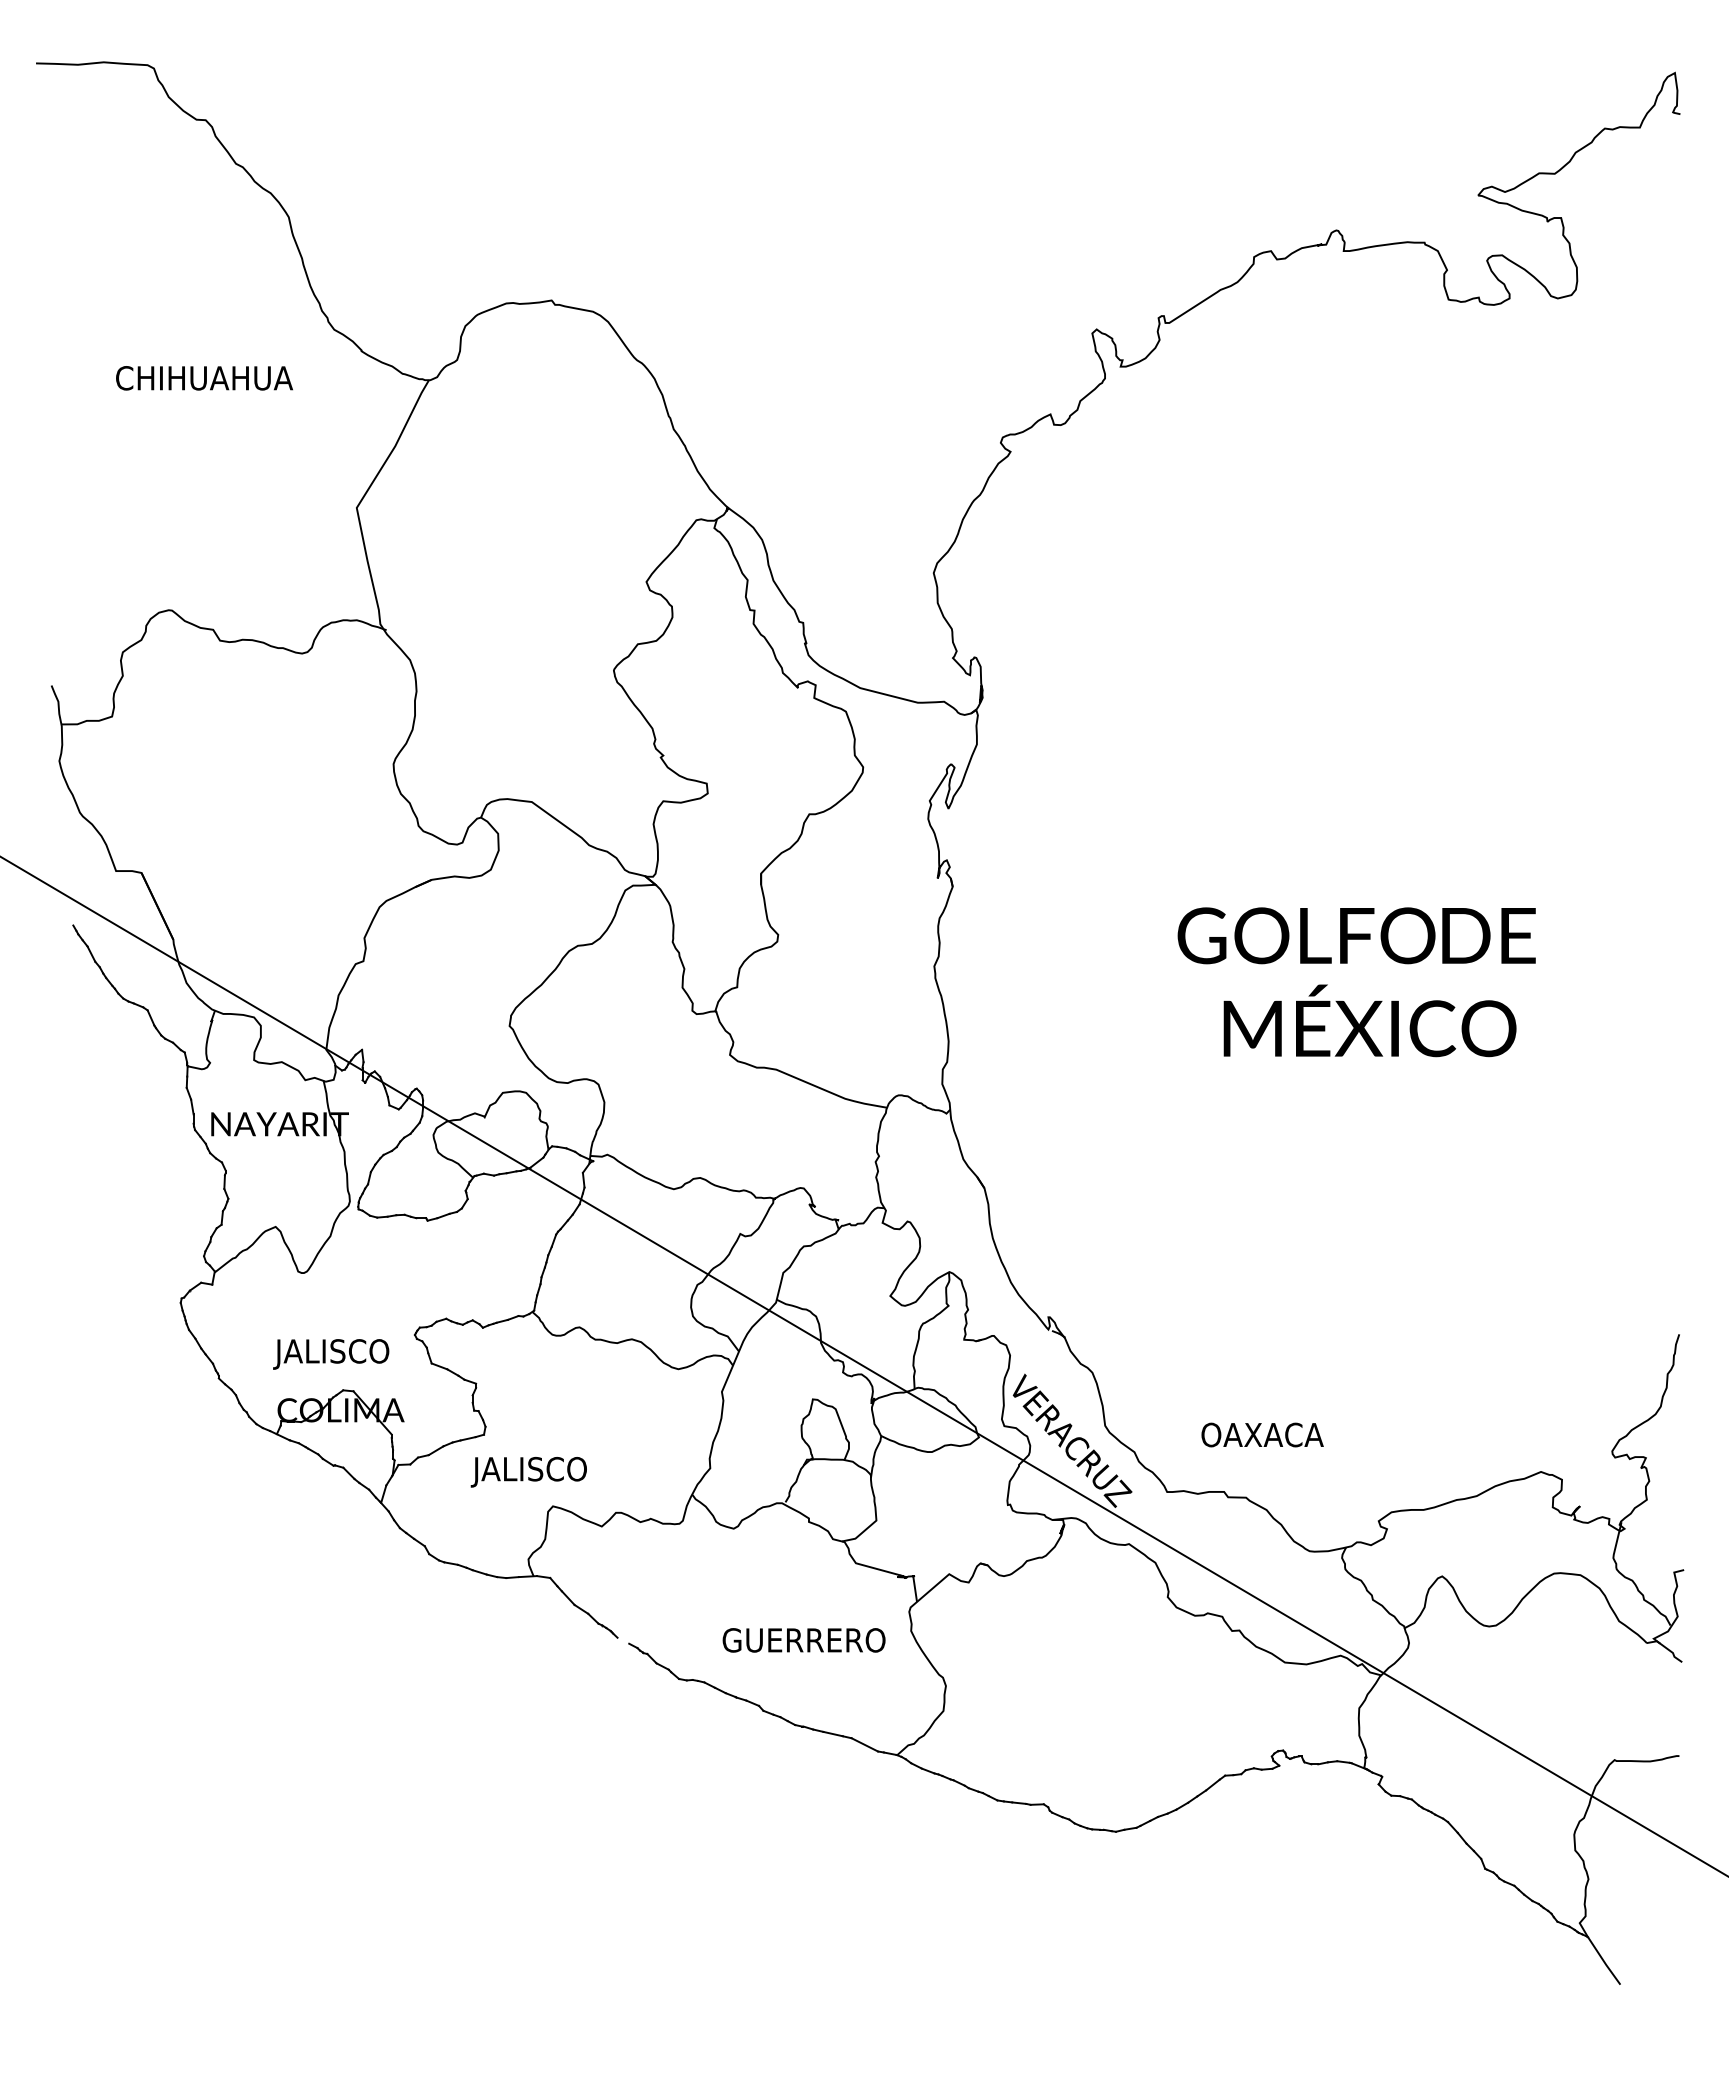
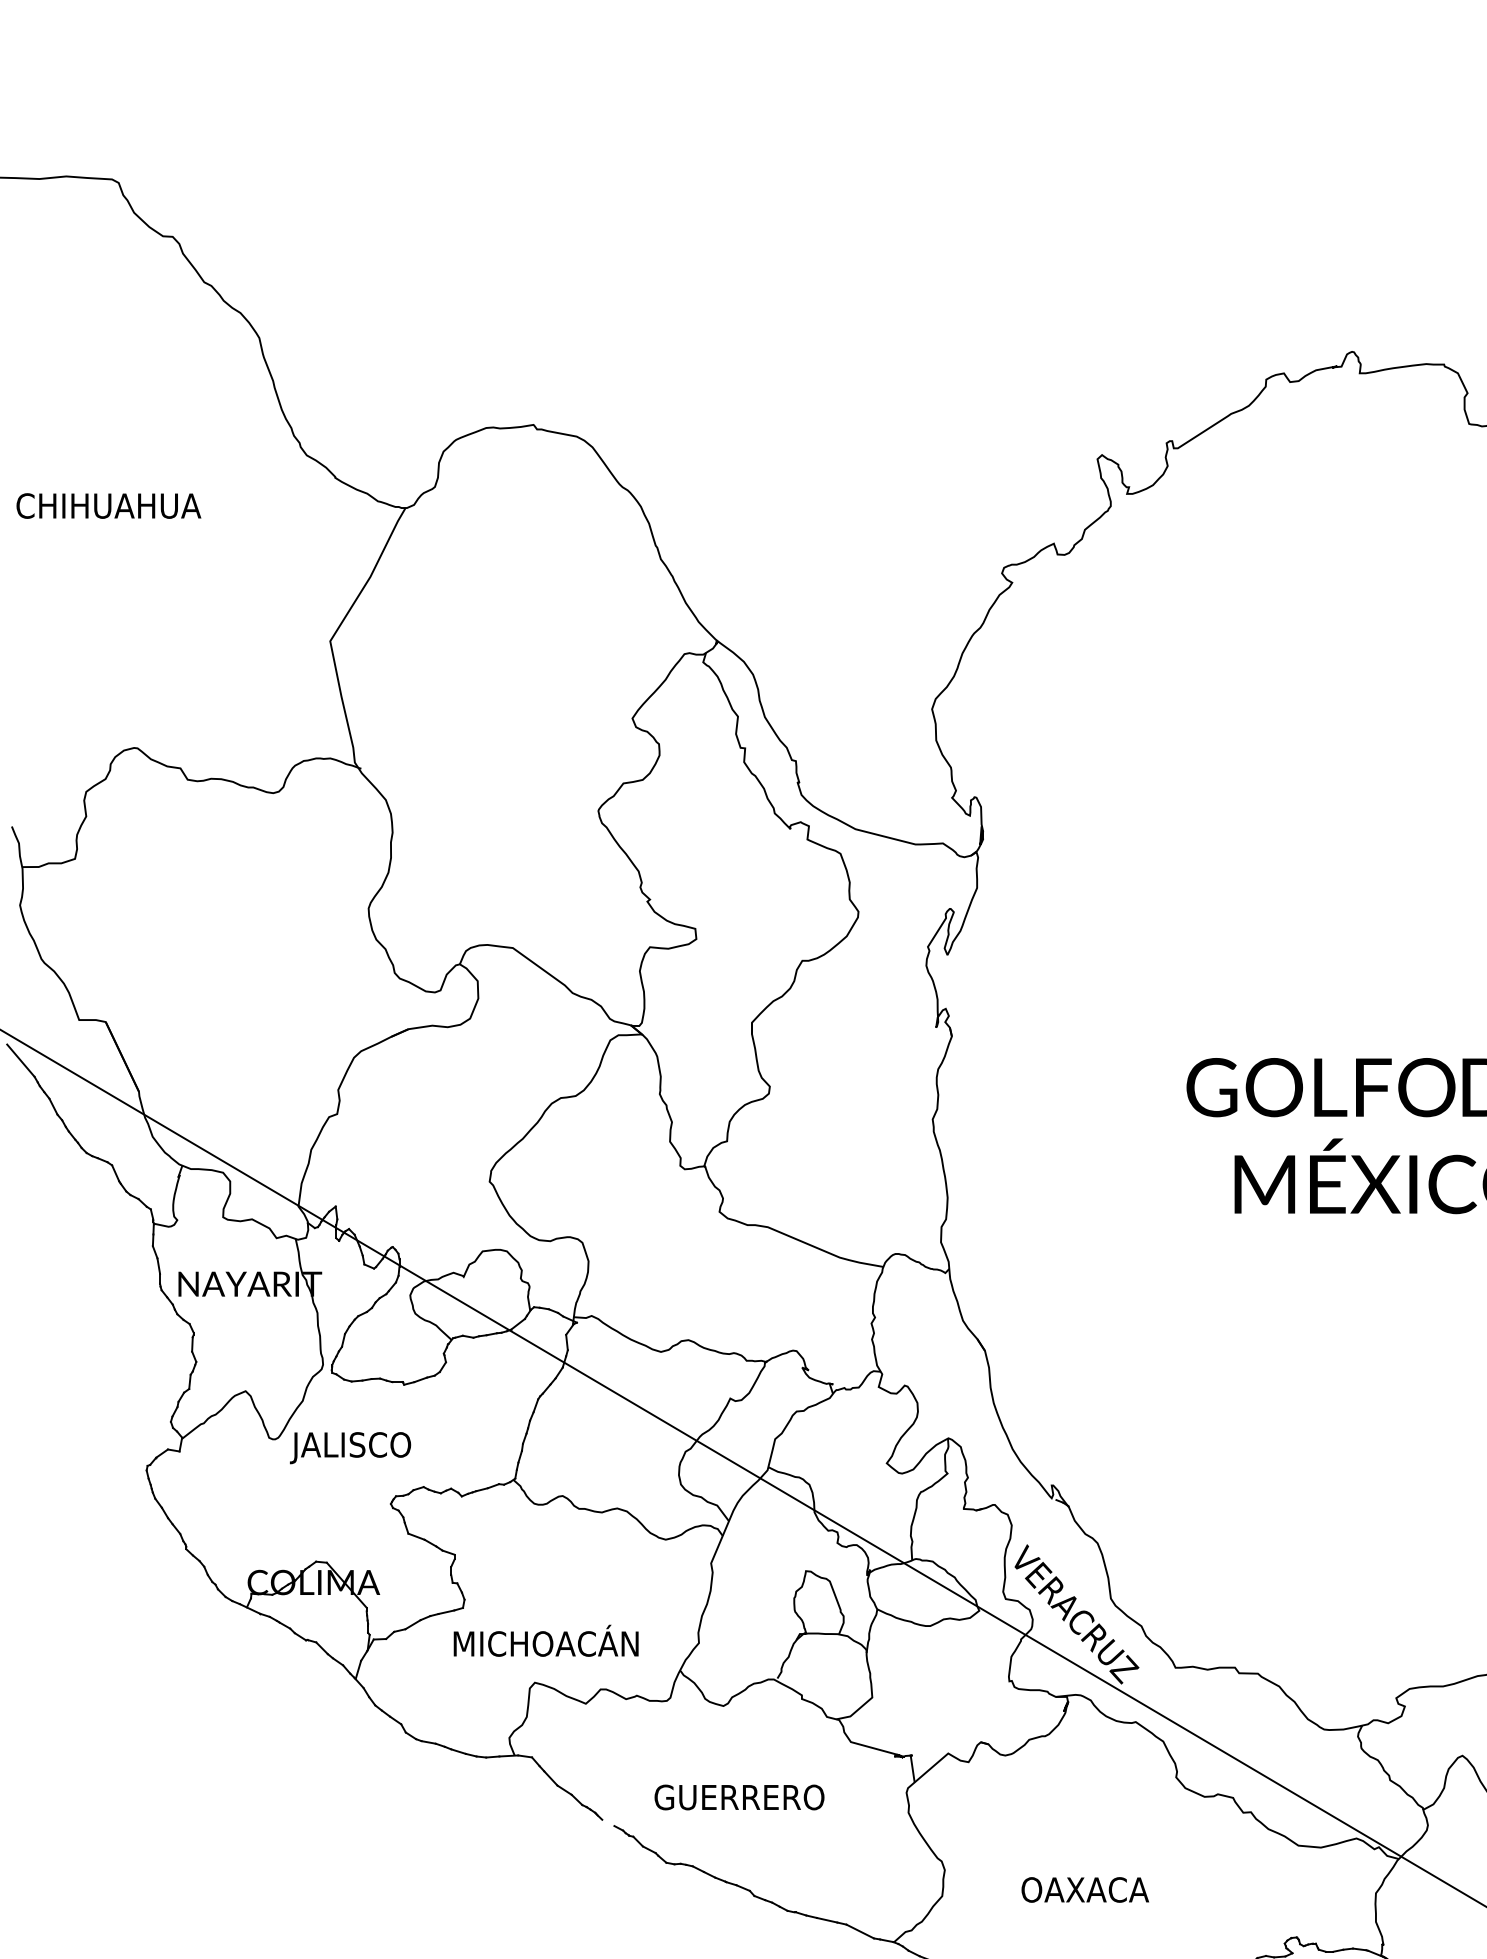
text: (204, 378) -> (108, 506), moved
line: (60, 909) -> (21, 1060), added
text: (331, 1354) -> (350, 1448), moved
text: (1262, 1434) -> (1085, 1889), moved
text: (561, 1468) -> (543, 1643), JALISCO -> MICHOACÁN
text: (803, 1640) -> (738, 1797), moved

